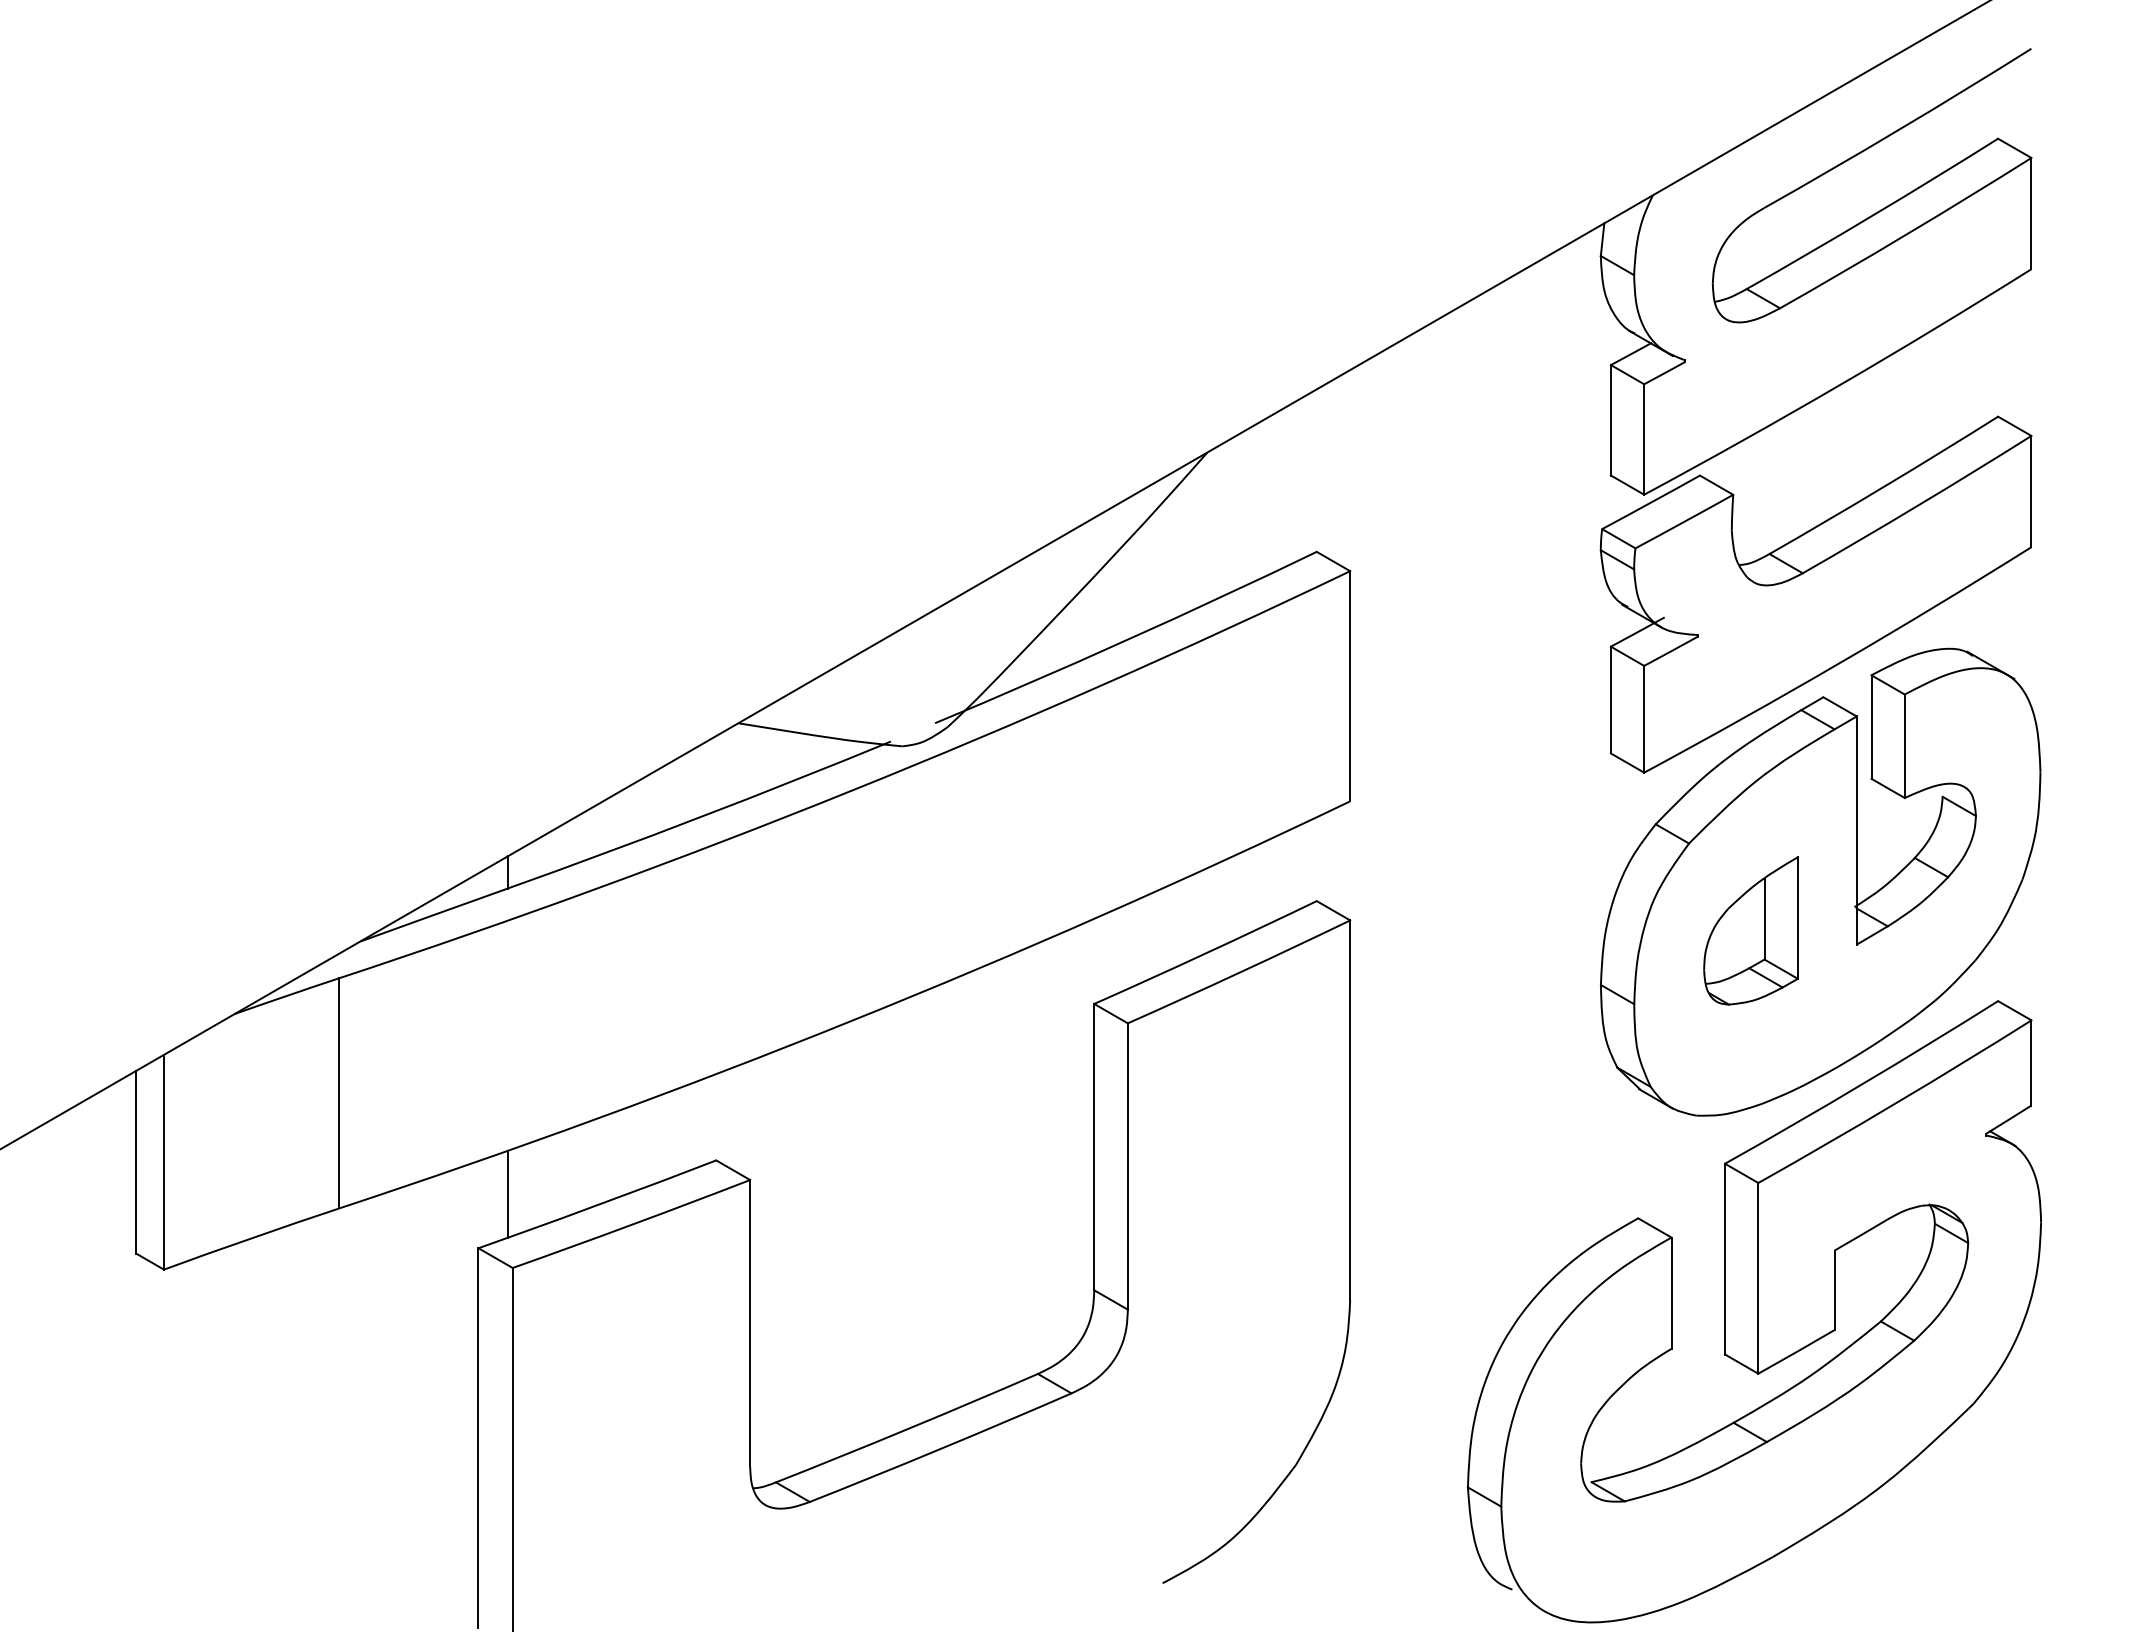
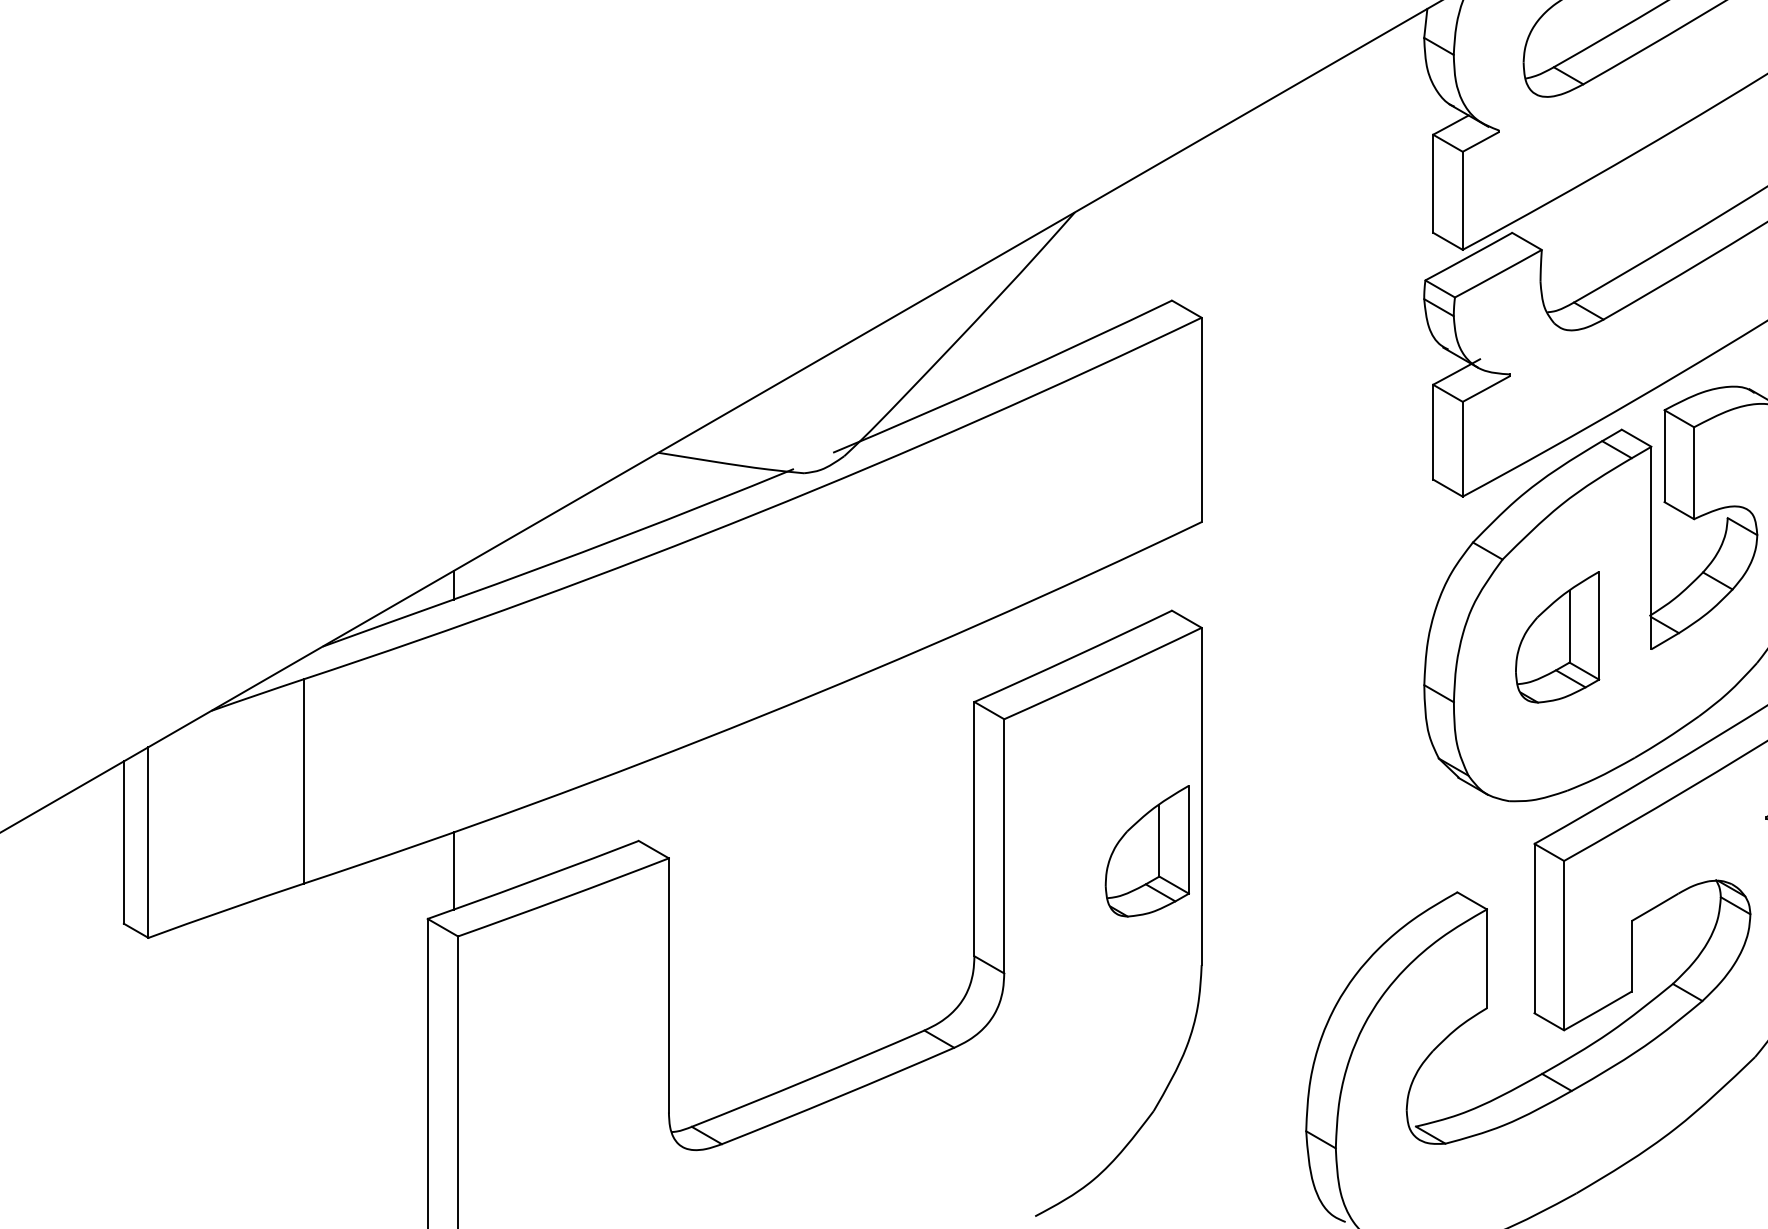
part: (1288, 1171) -> (1146, 850), added

